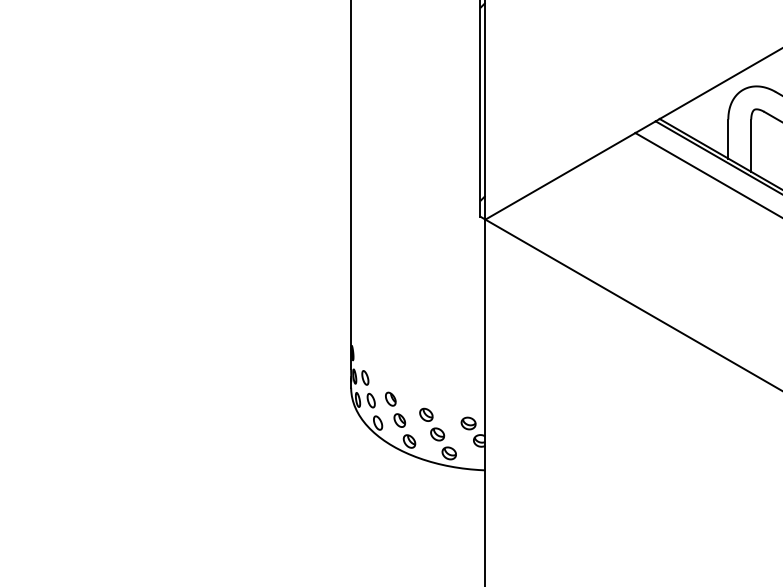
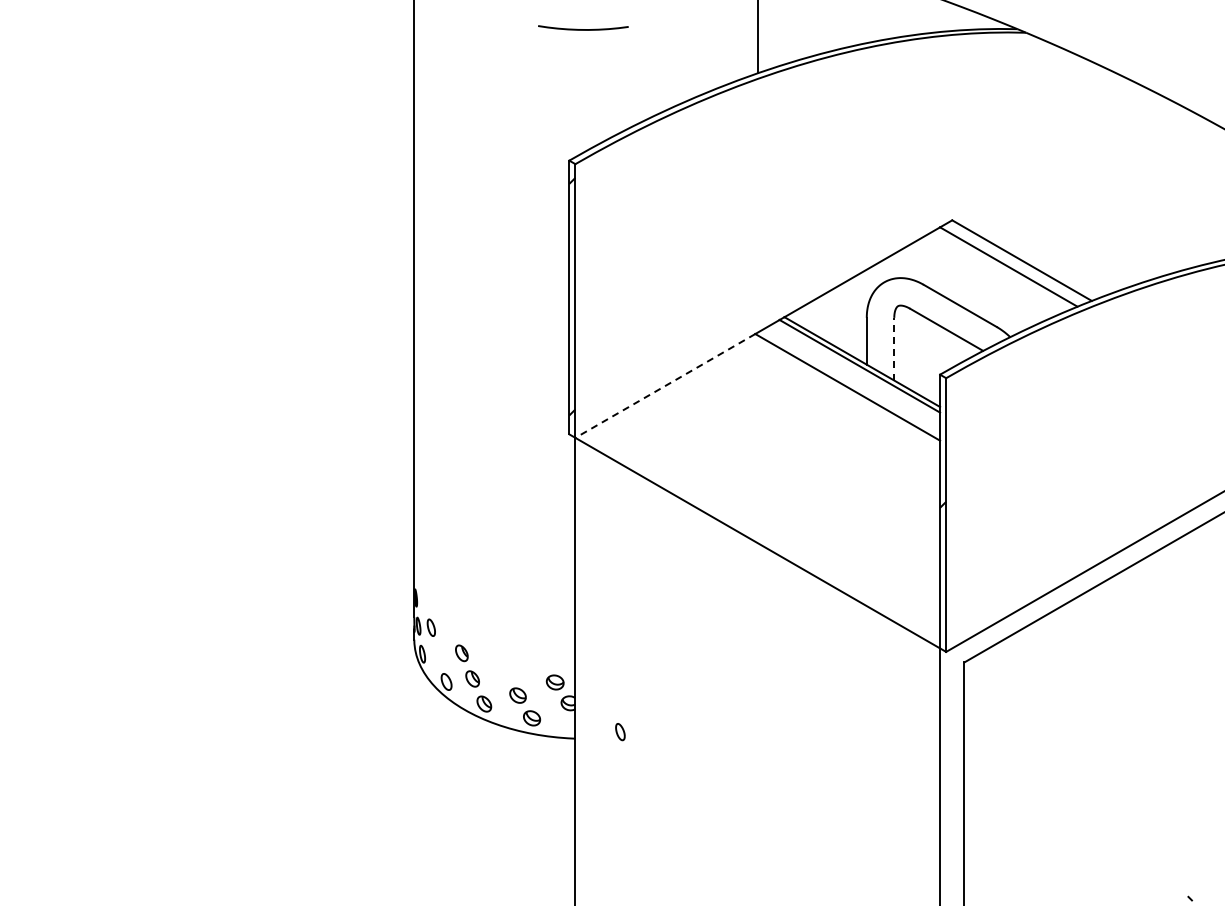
line: (751, 145) -> (894, 348), solid -> dashed
line: (560, 175) -> (665, 385), solid -> dashed
part: (371, 401) -> (620, 732), moved
part: (426, 414) -> (504, 671), removed

